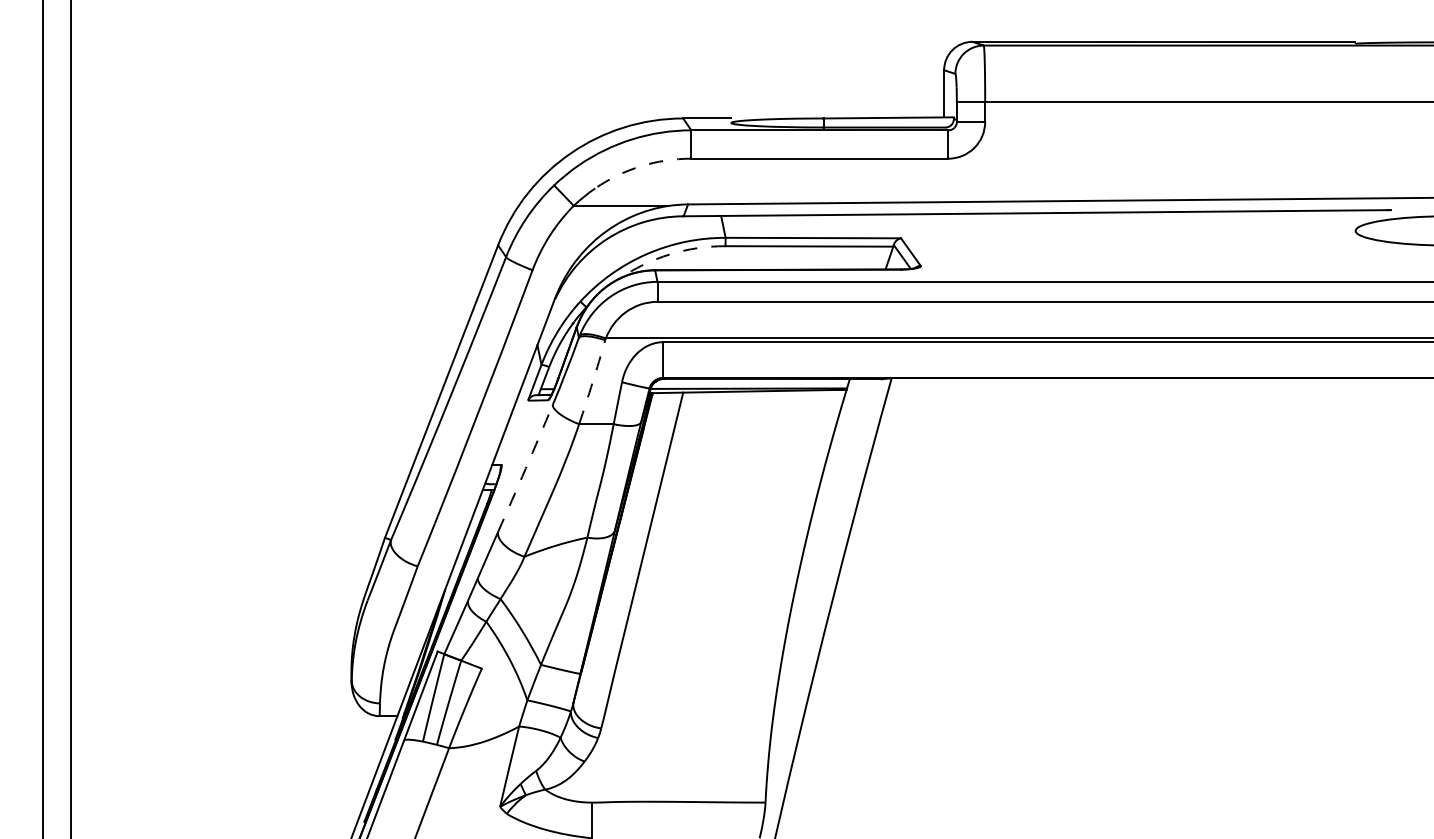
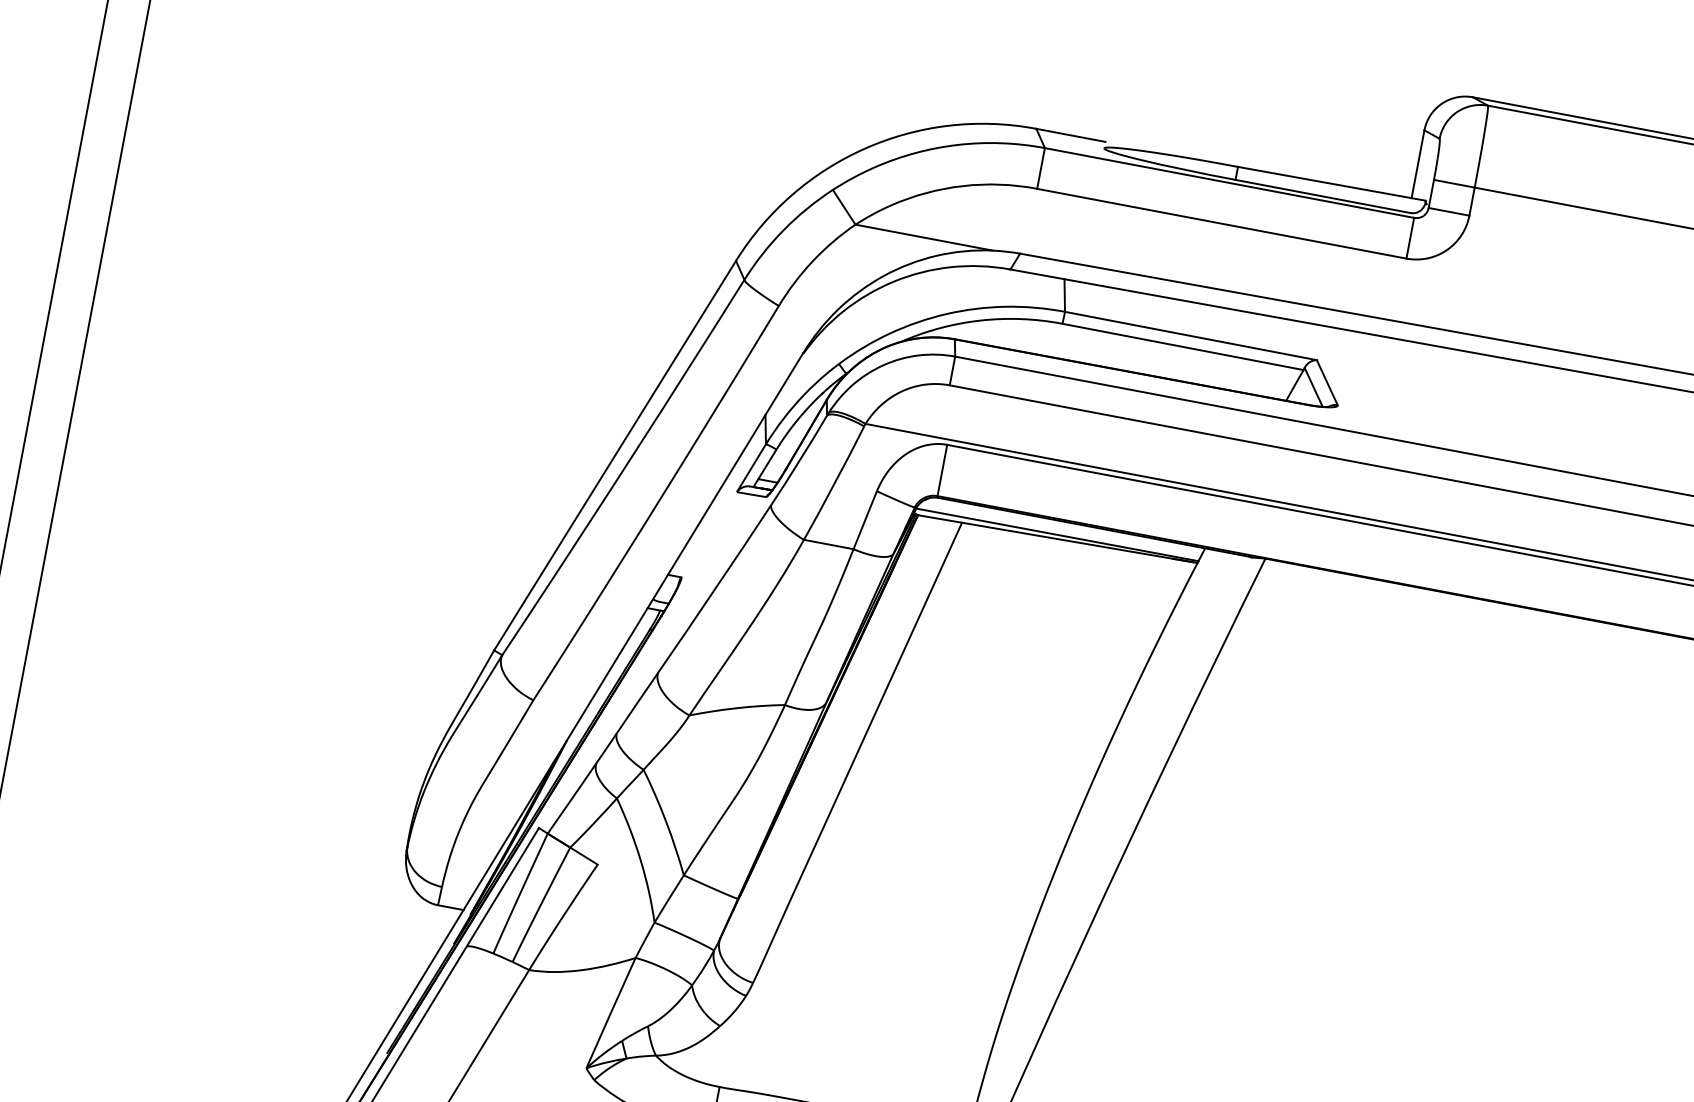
arc: (640, 166) -> (962, 186), dashed -> solid
arc: (670, 254) -> (981, 320), dashed -> solid
arc: (592, 382) -> (834, 483), dashed -> solid
arc: (525, 468) -> (714, 588), dashed -> solid

